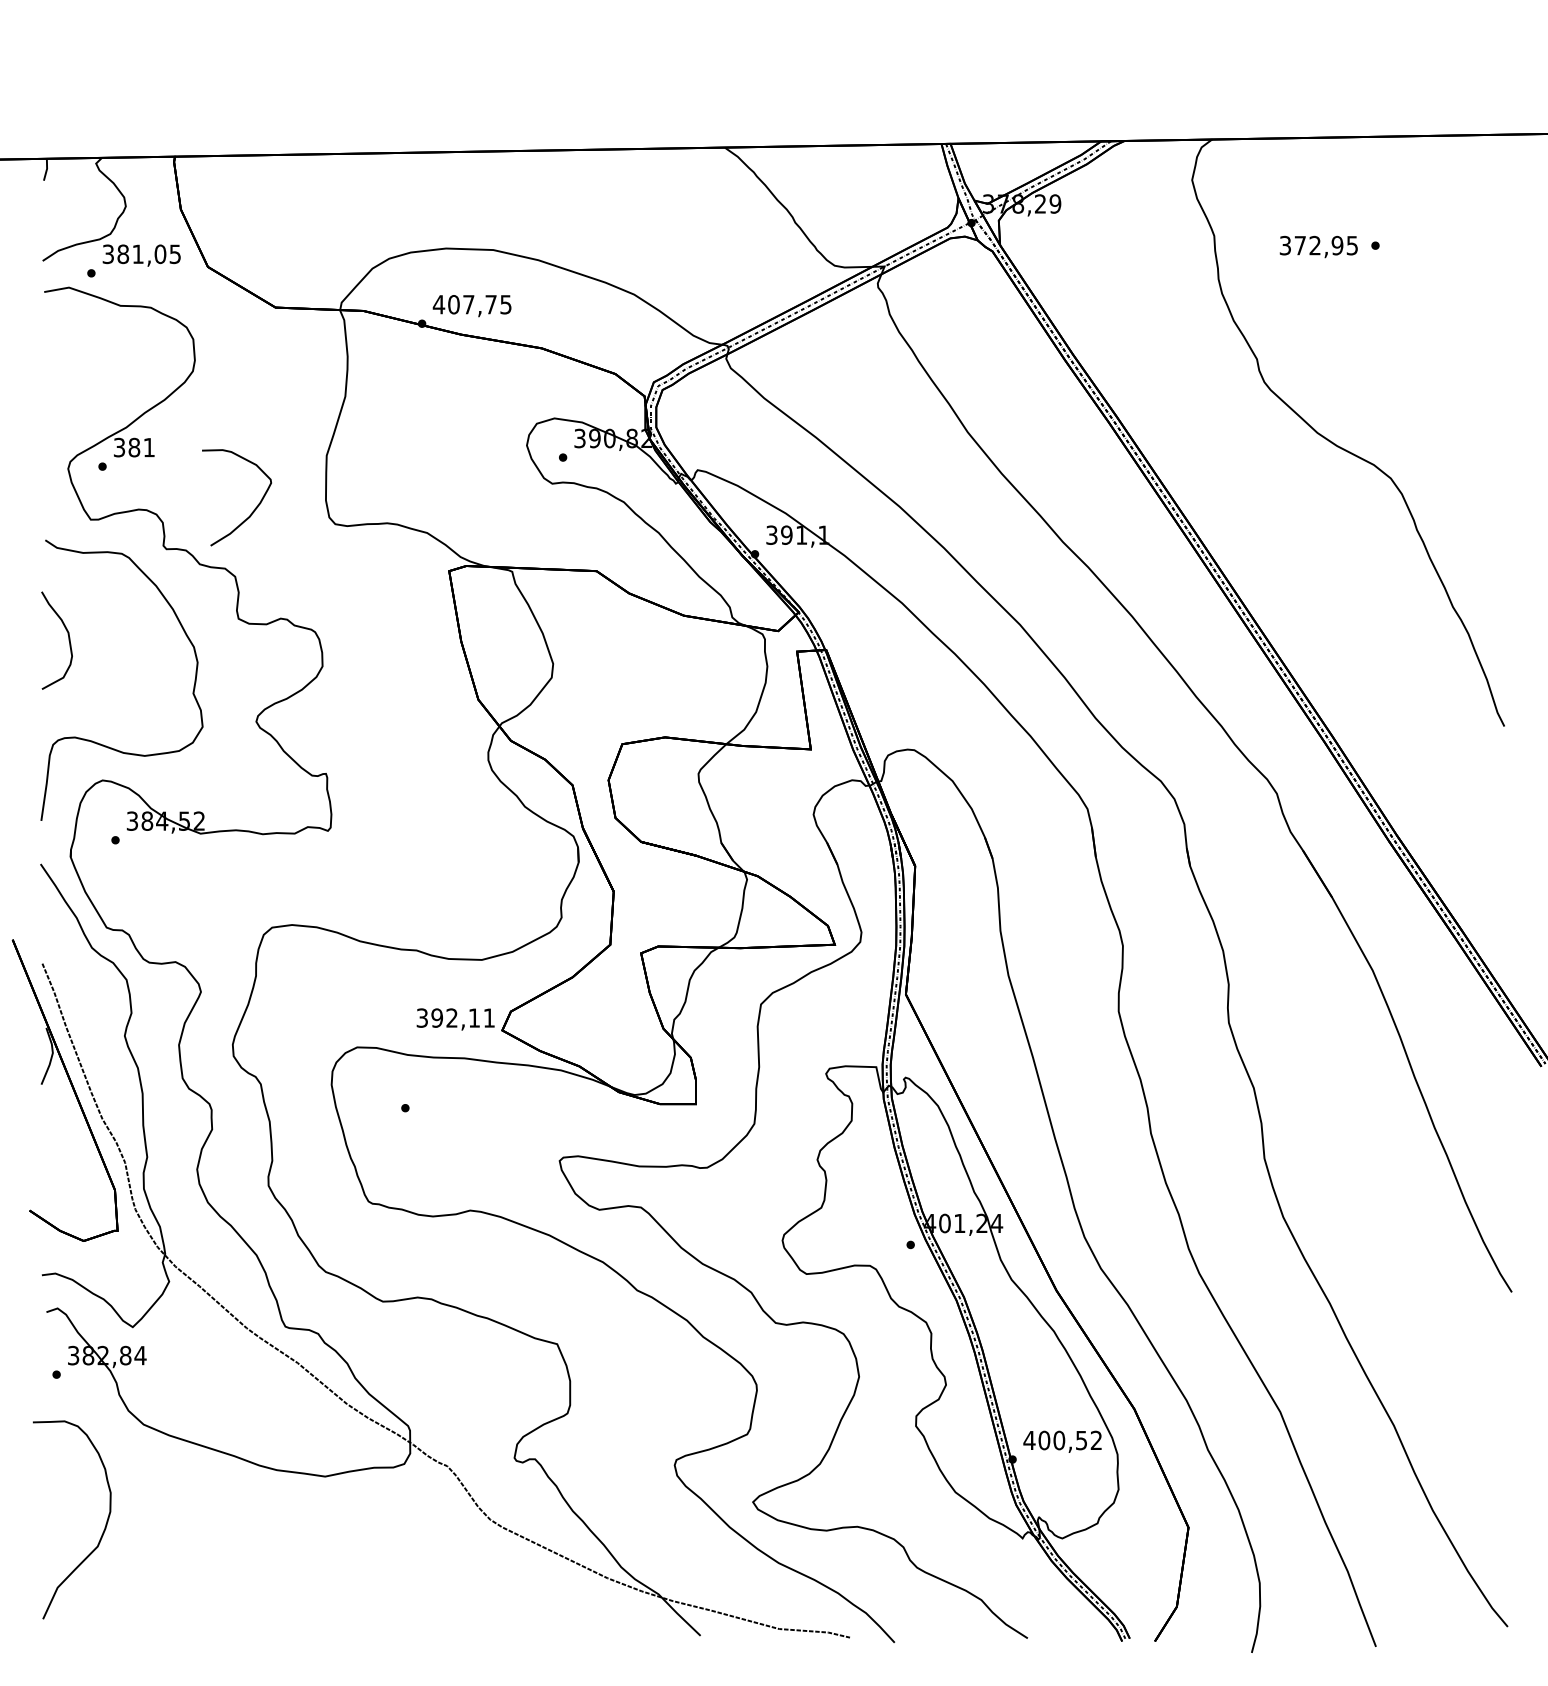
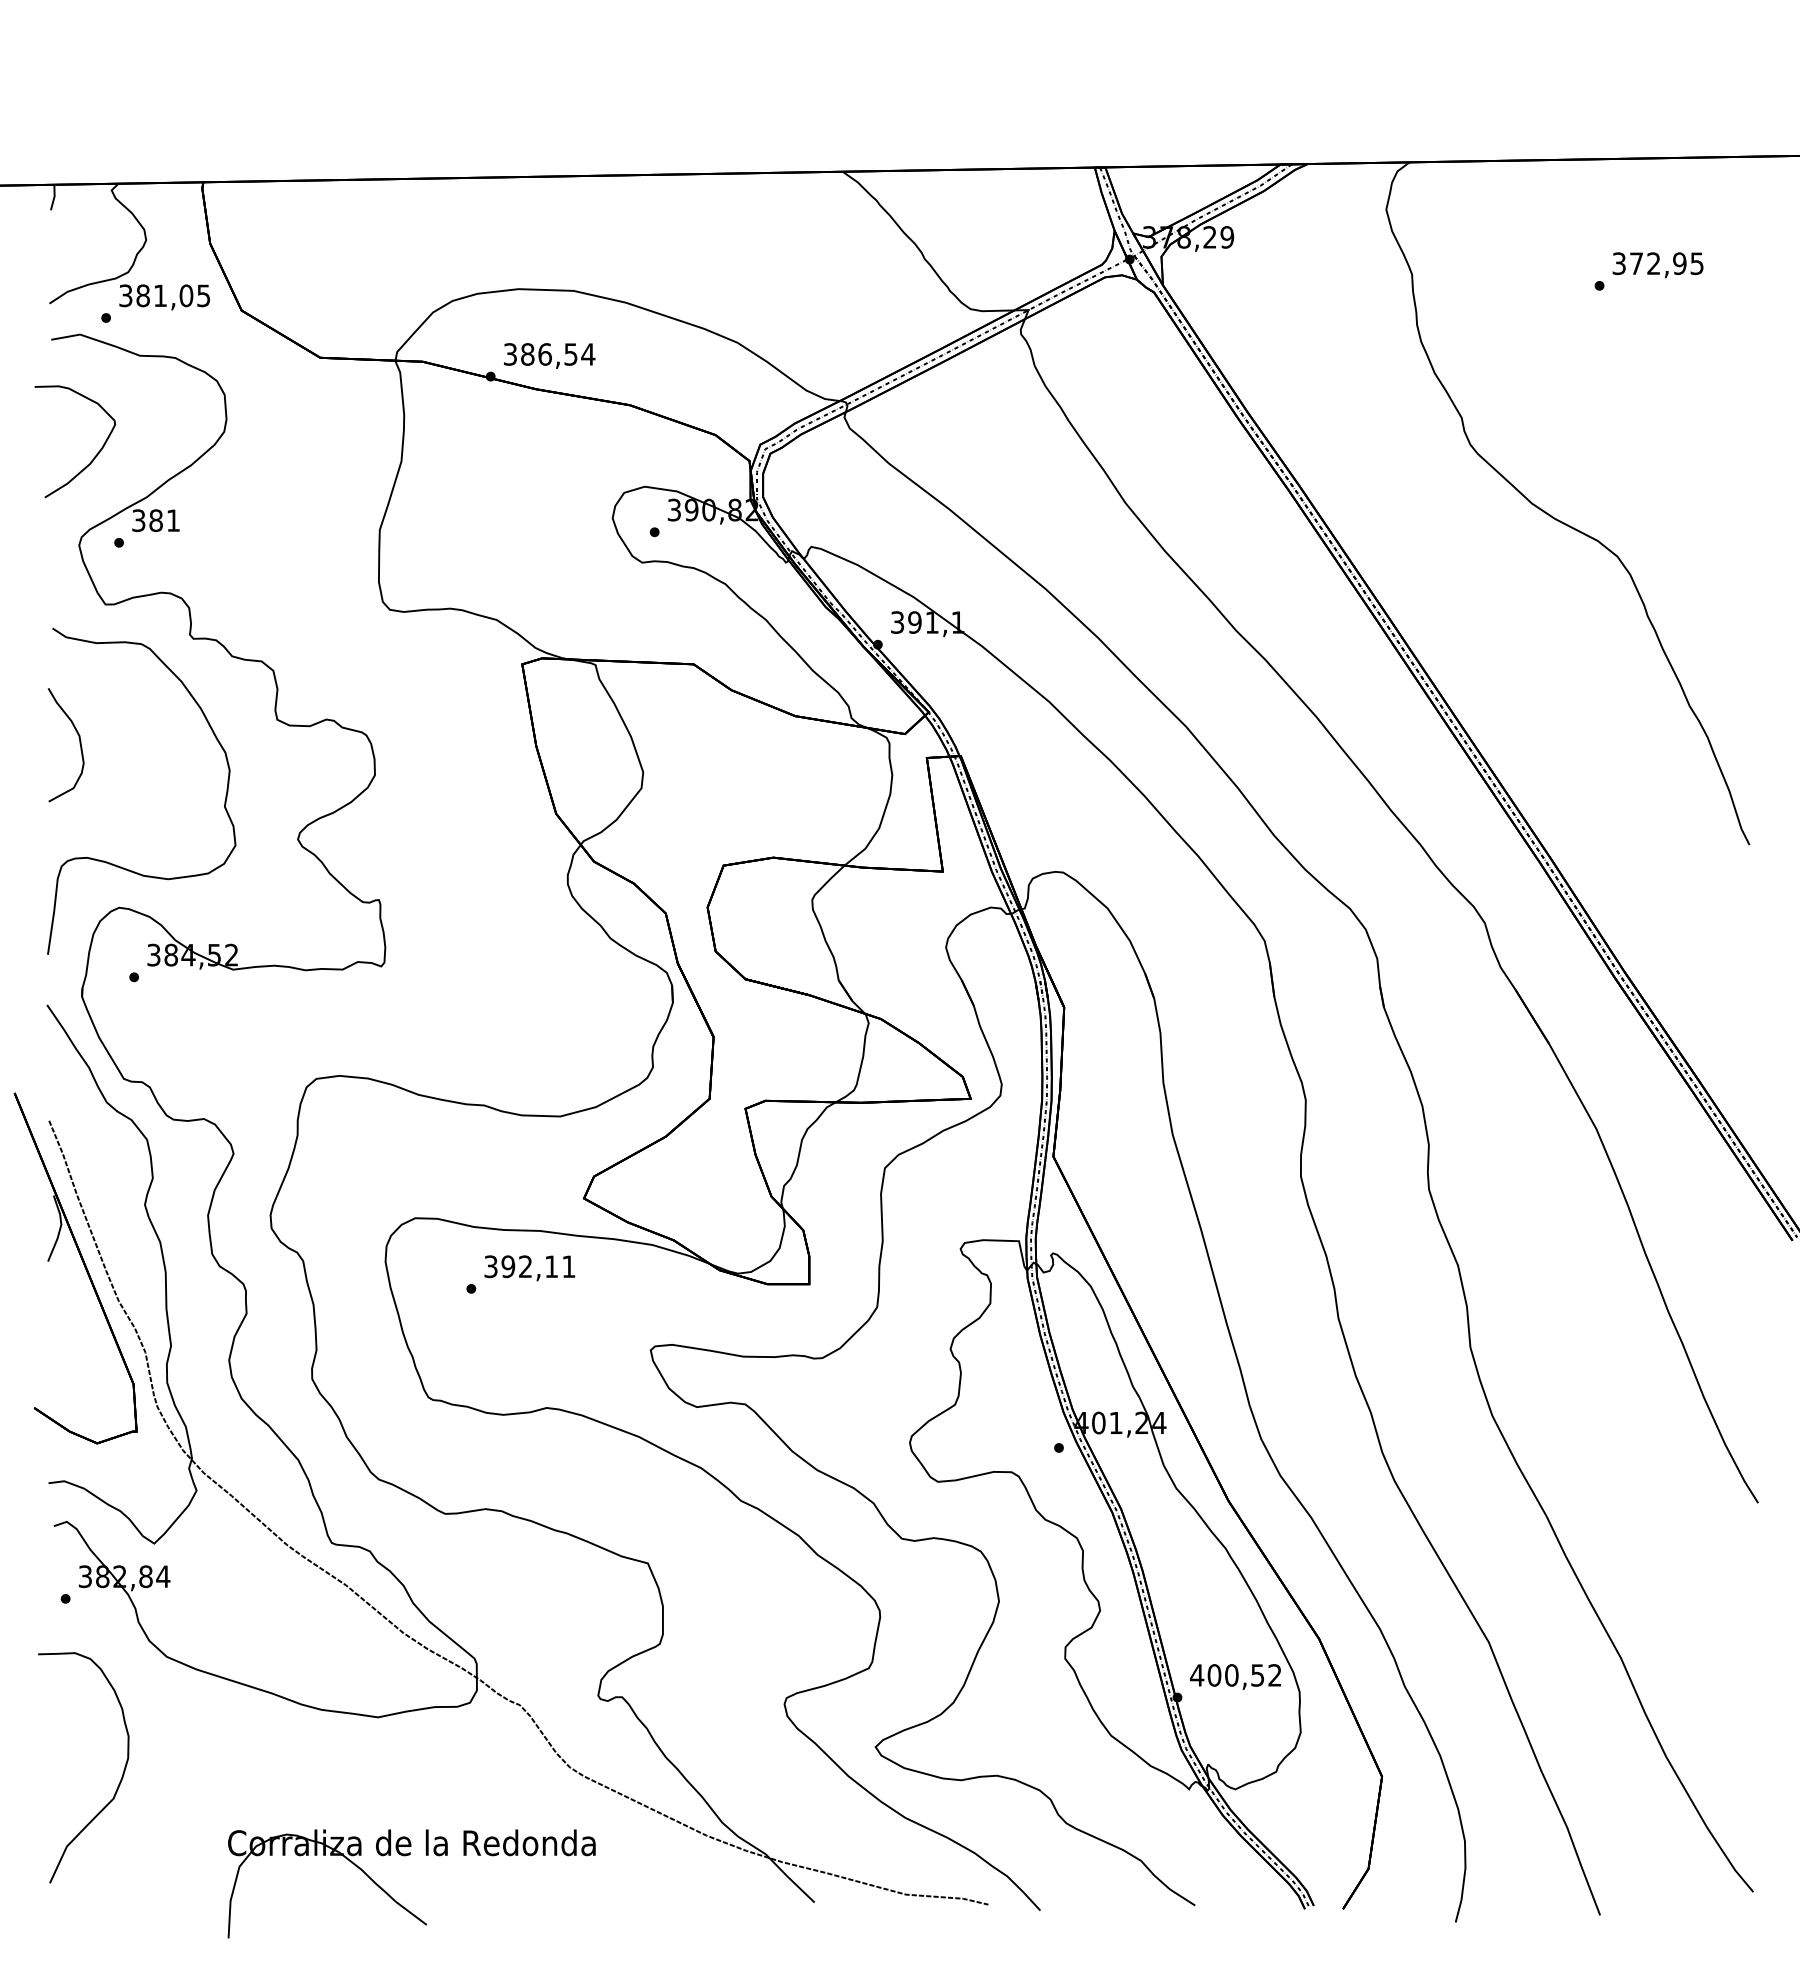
text: (1318, 246) -> (1657, 264), moved
text: (472, 304) -> (549, 354), 407,75 -> 386,54
curve: (254, 508) -> (95, 454), moved
text: (455, 1019) -> (529, 1268), moved
part: (339, 1632) -> (394, 1898), added

